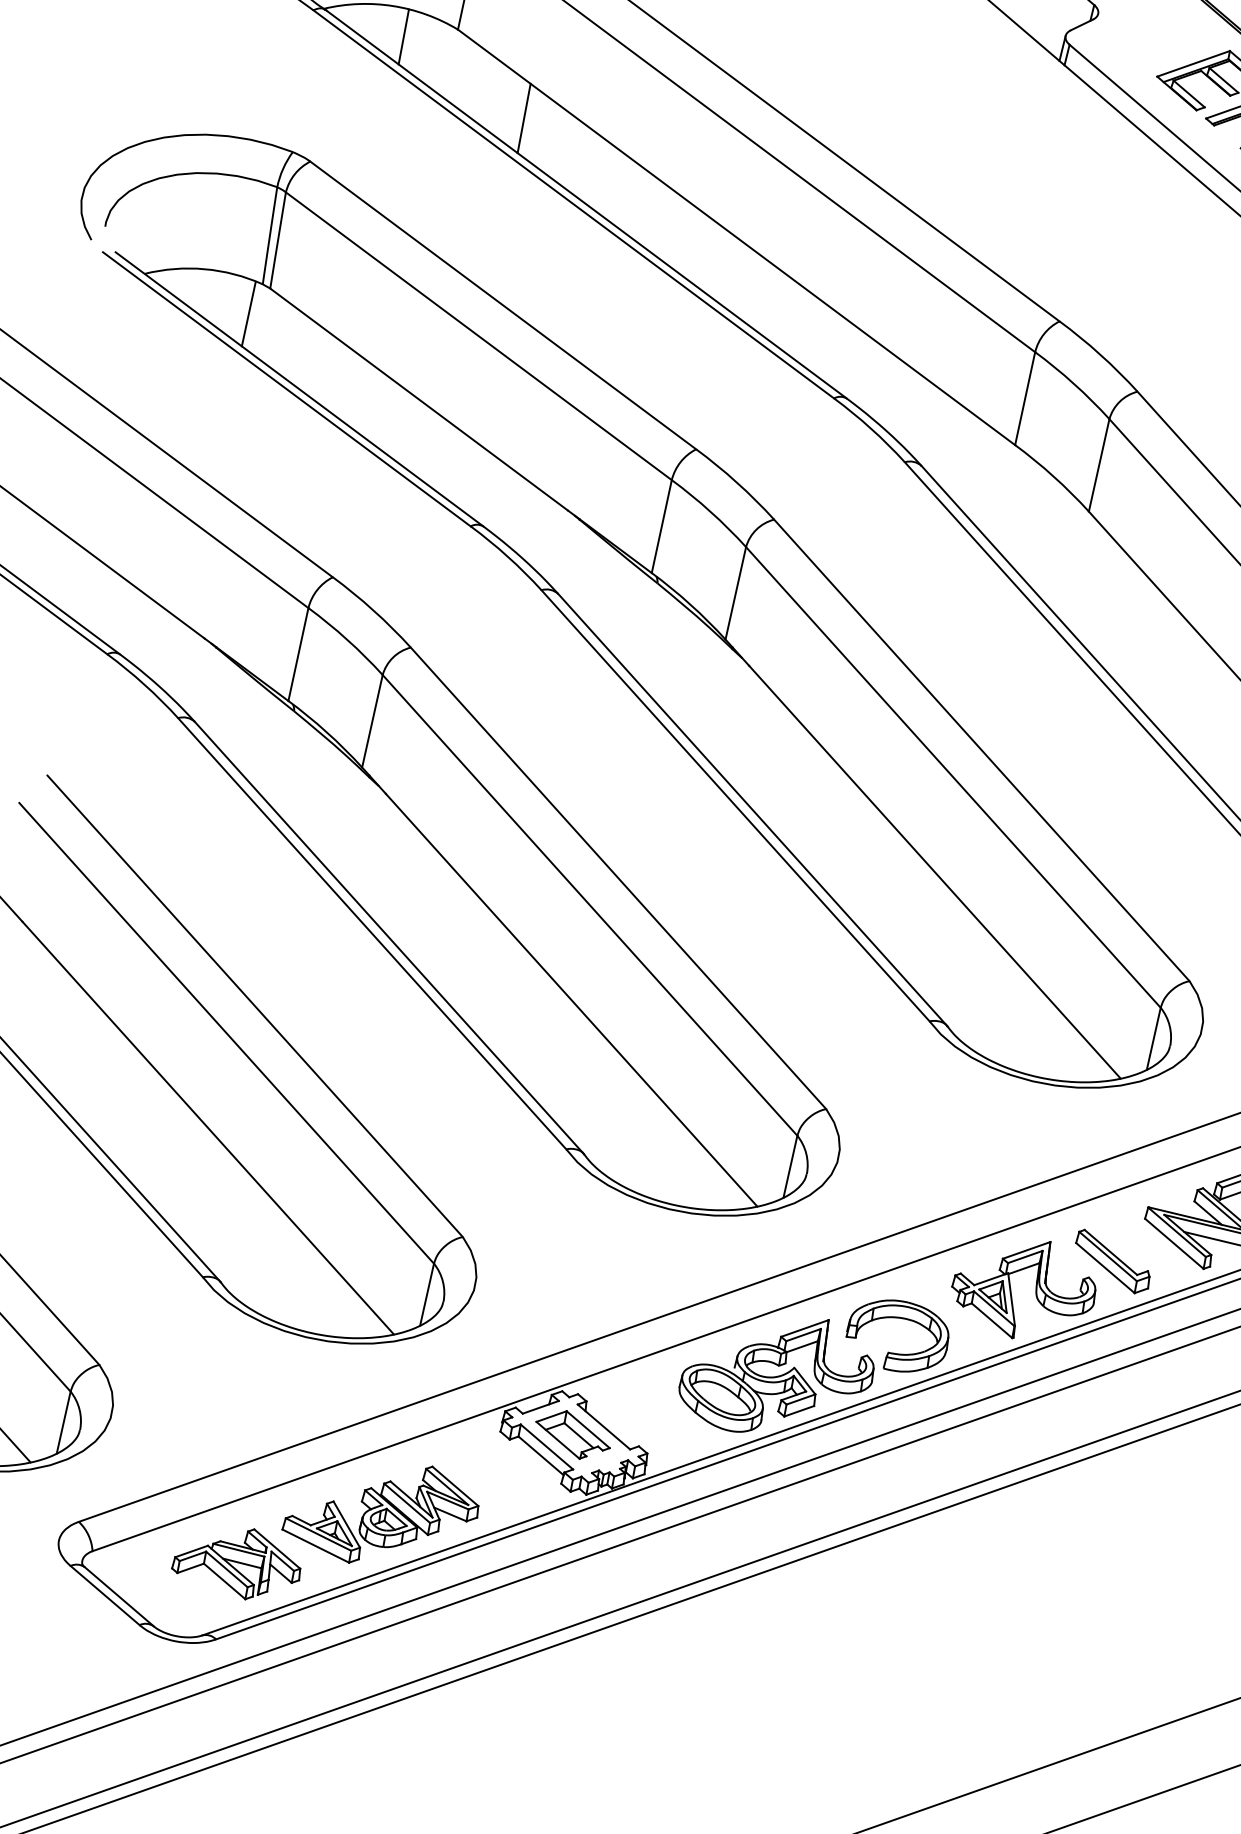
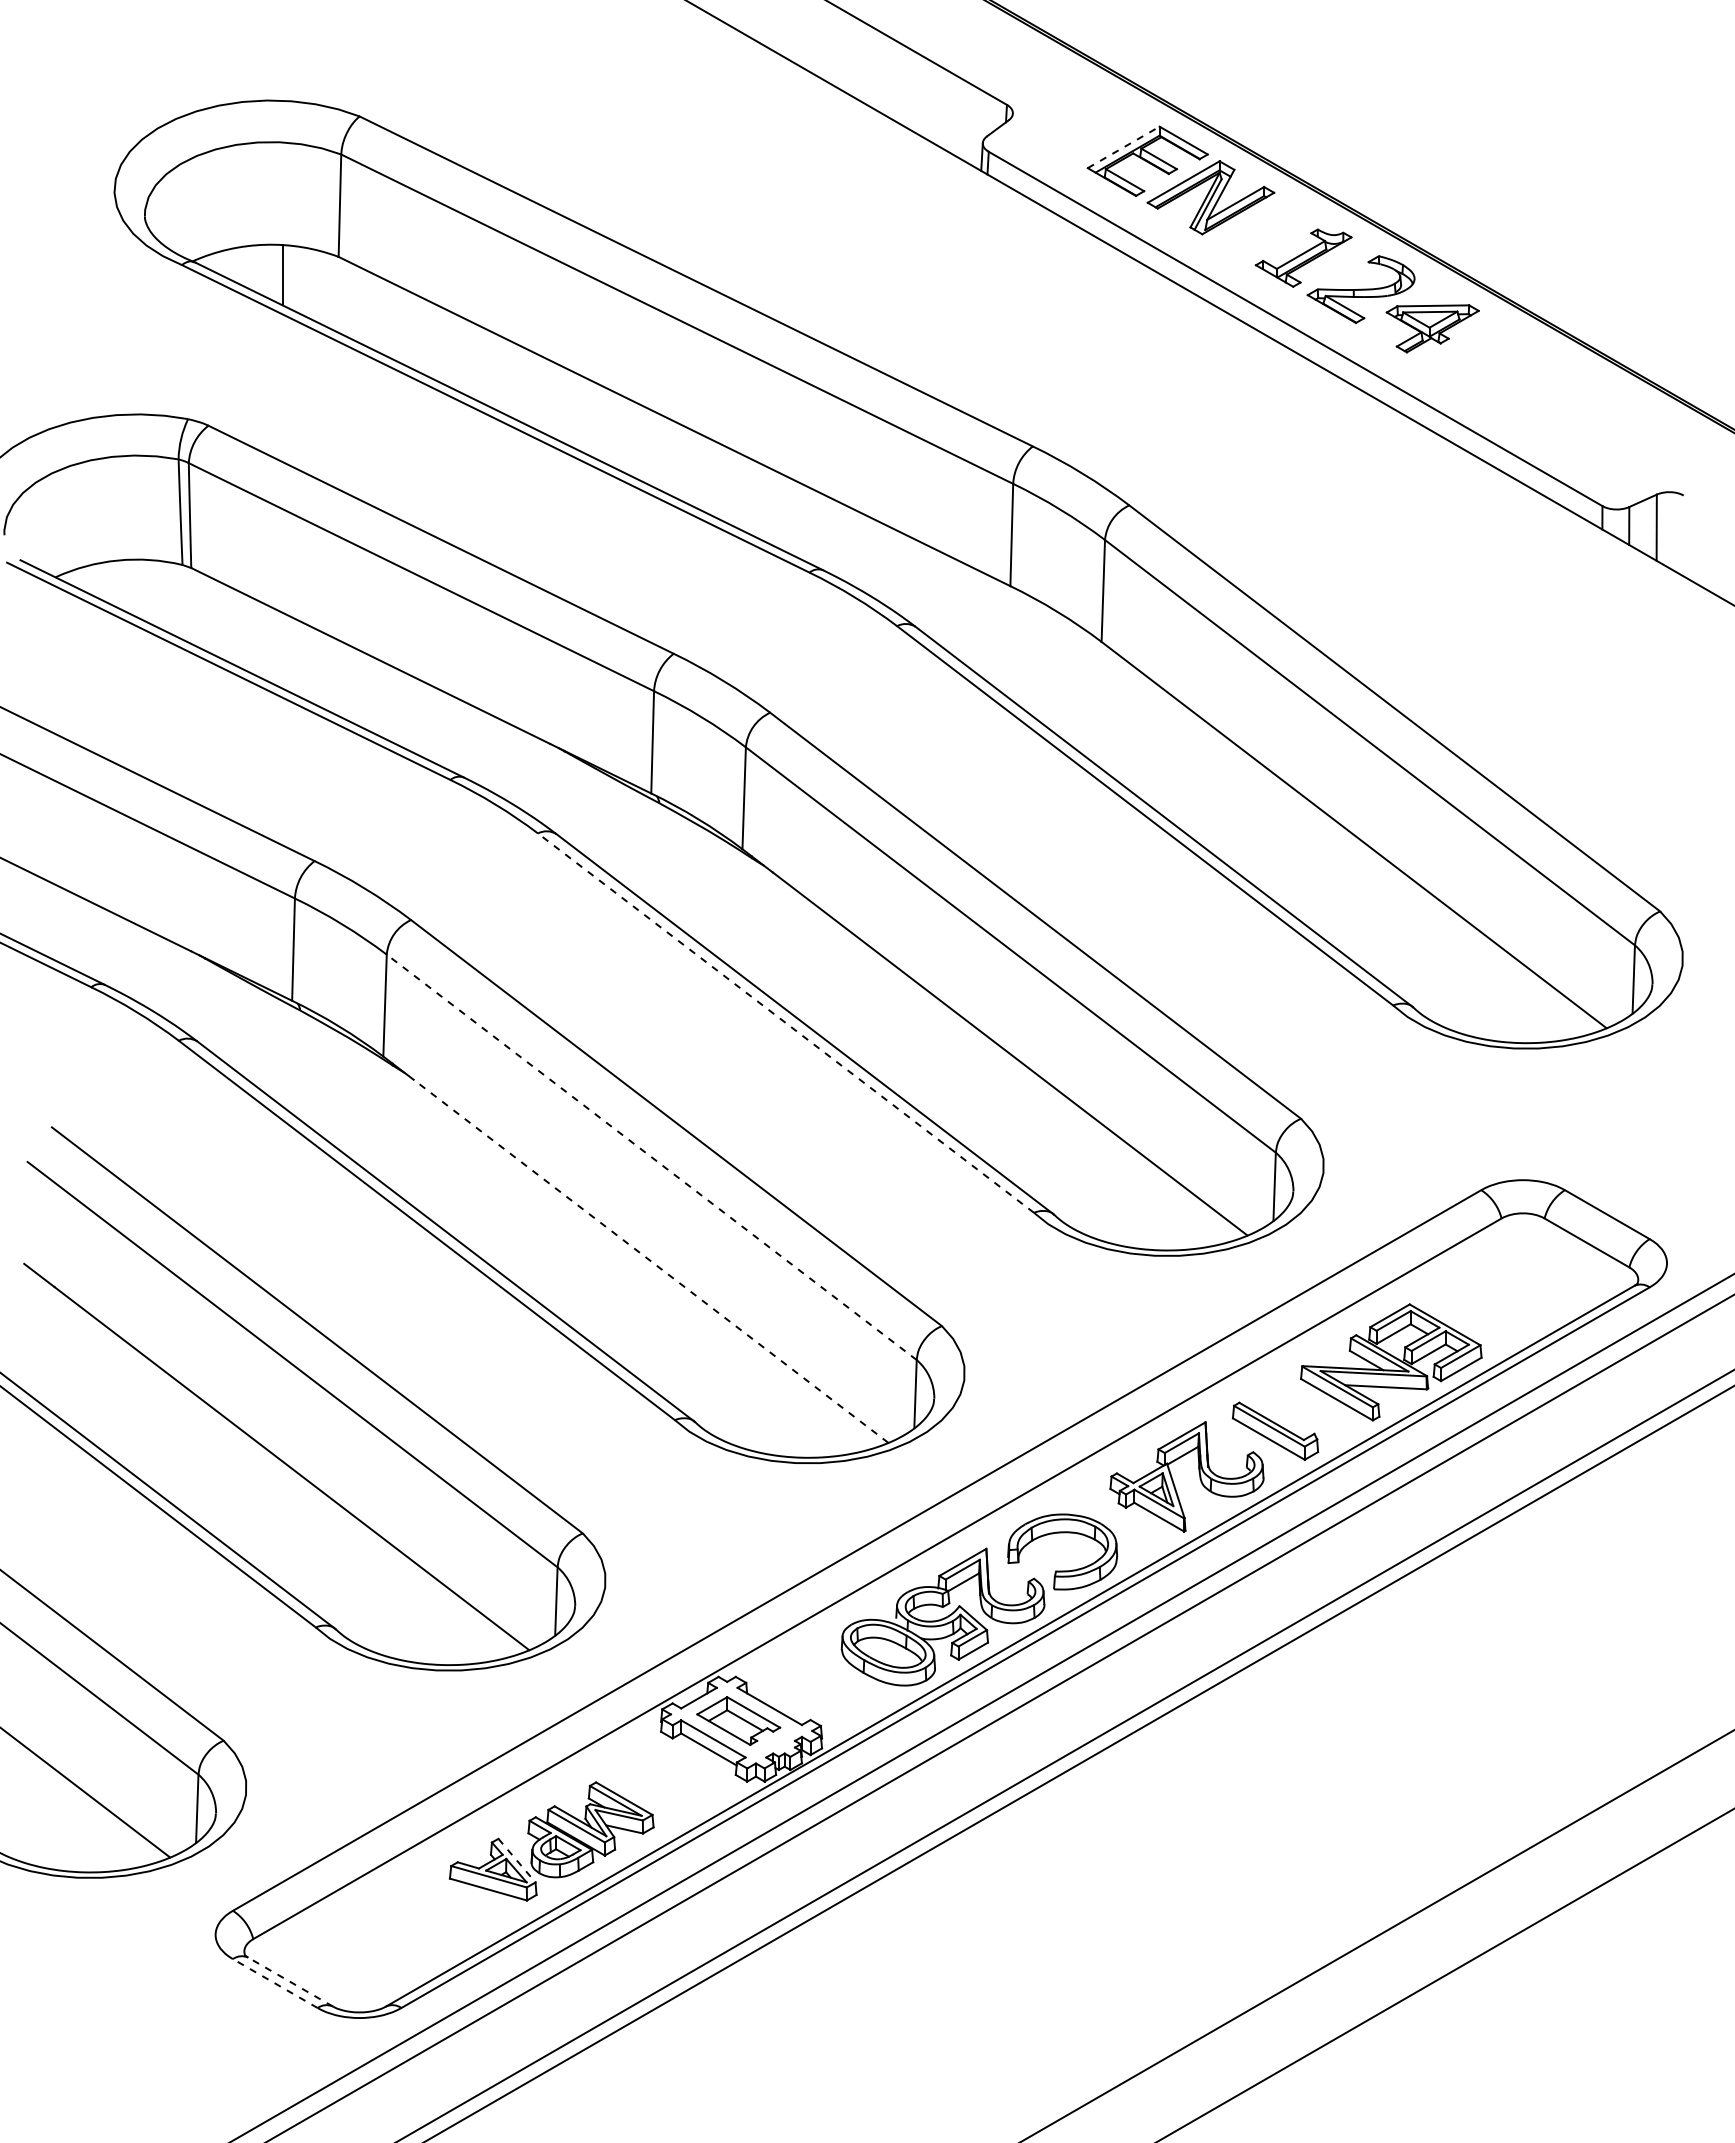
line: (1194, 64) -> (1124, 147), solid -> dashed
line: (524, 118) -> (426, 337), removed
line: (248, 314) -> (173, 599), removed
line: (735, 805) -> (785, 1022), solid -> dashed
line: (589, 905) -> (651, 1157), solid -> dashed
line: (572, 1000) -> (651, 1261), solid -> dashed
line: (347, 1524) -> (517, 1860), solid -> dashed
part: (237, 1561) -> (408, 1921), removed
line: (105, 1595) -> (275, 1983), solid -> dashed
line: (119, 1597) -> (290, 1982), solid -> dashed

